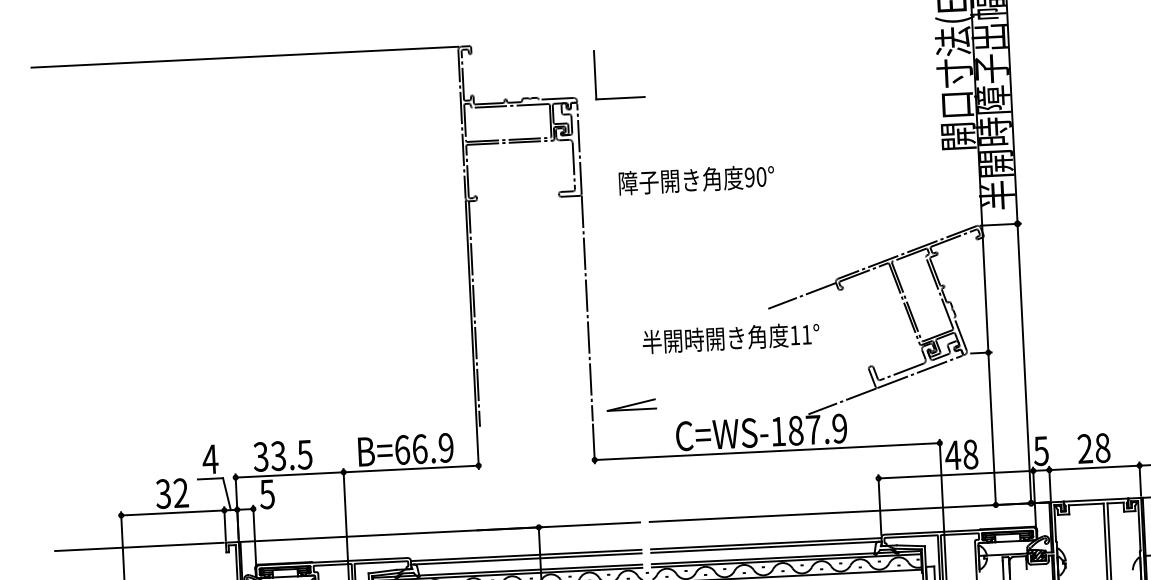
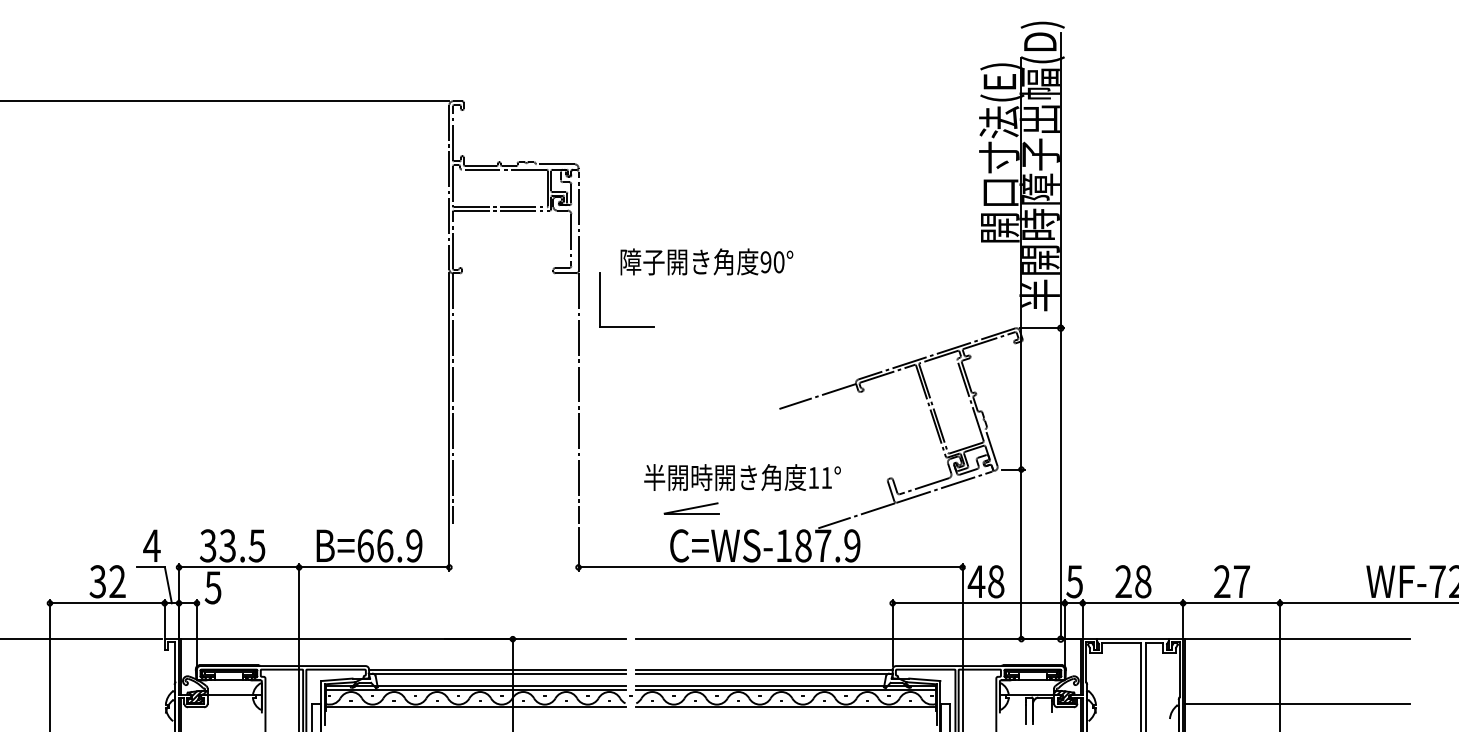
part: (595, 74) -> (600, 299), moved
text: (731, 338) -> (742, 477), moved
part: (631, 405) -> (691, 508), moved

